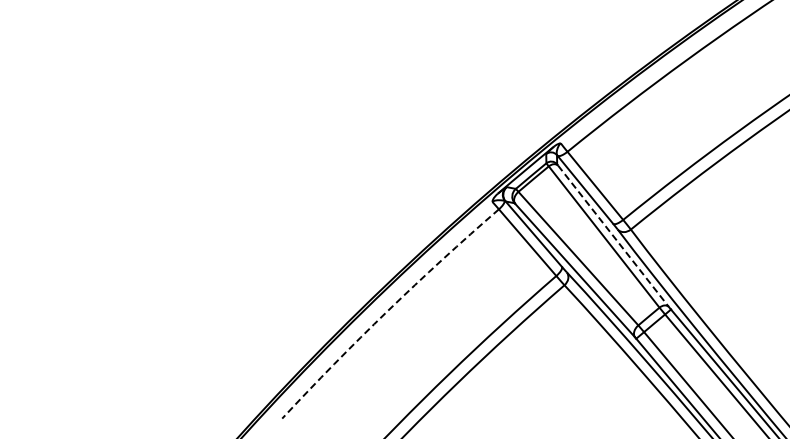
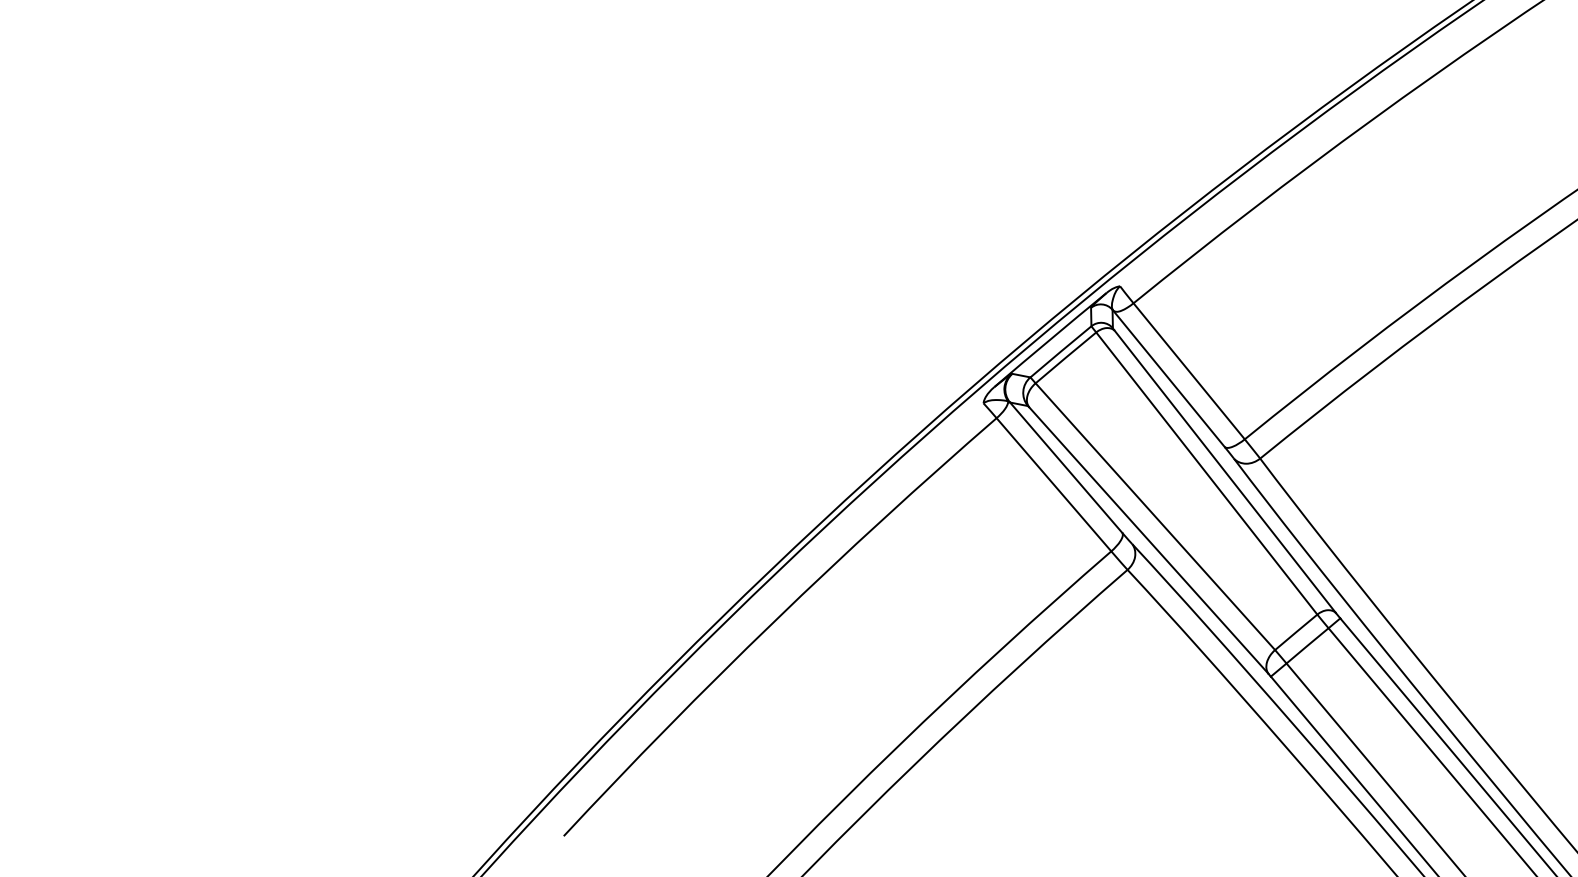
line: (613, 236) -> (1225, 472), dashed -> solid
arc: (387, 311) -> (774, 622), dashed -> solid

